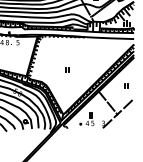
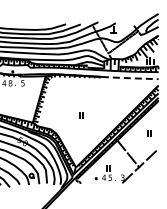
line: (109, 38) -> (129, 78), solid -> dashed

